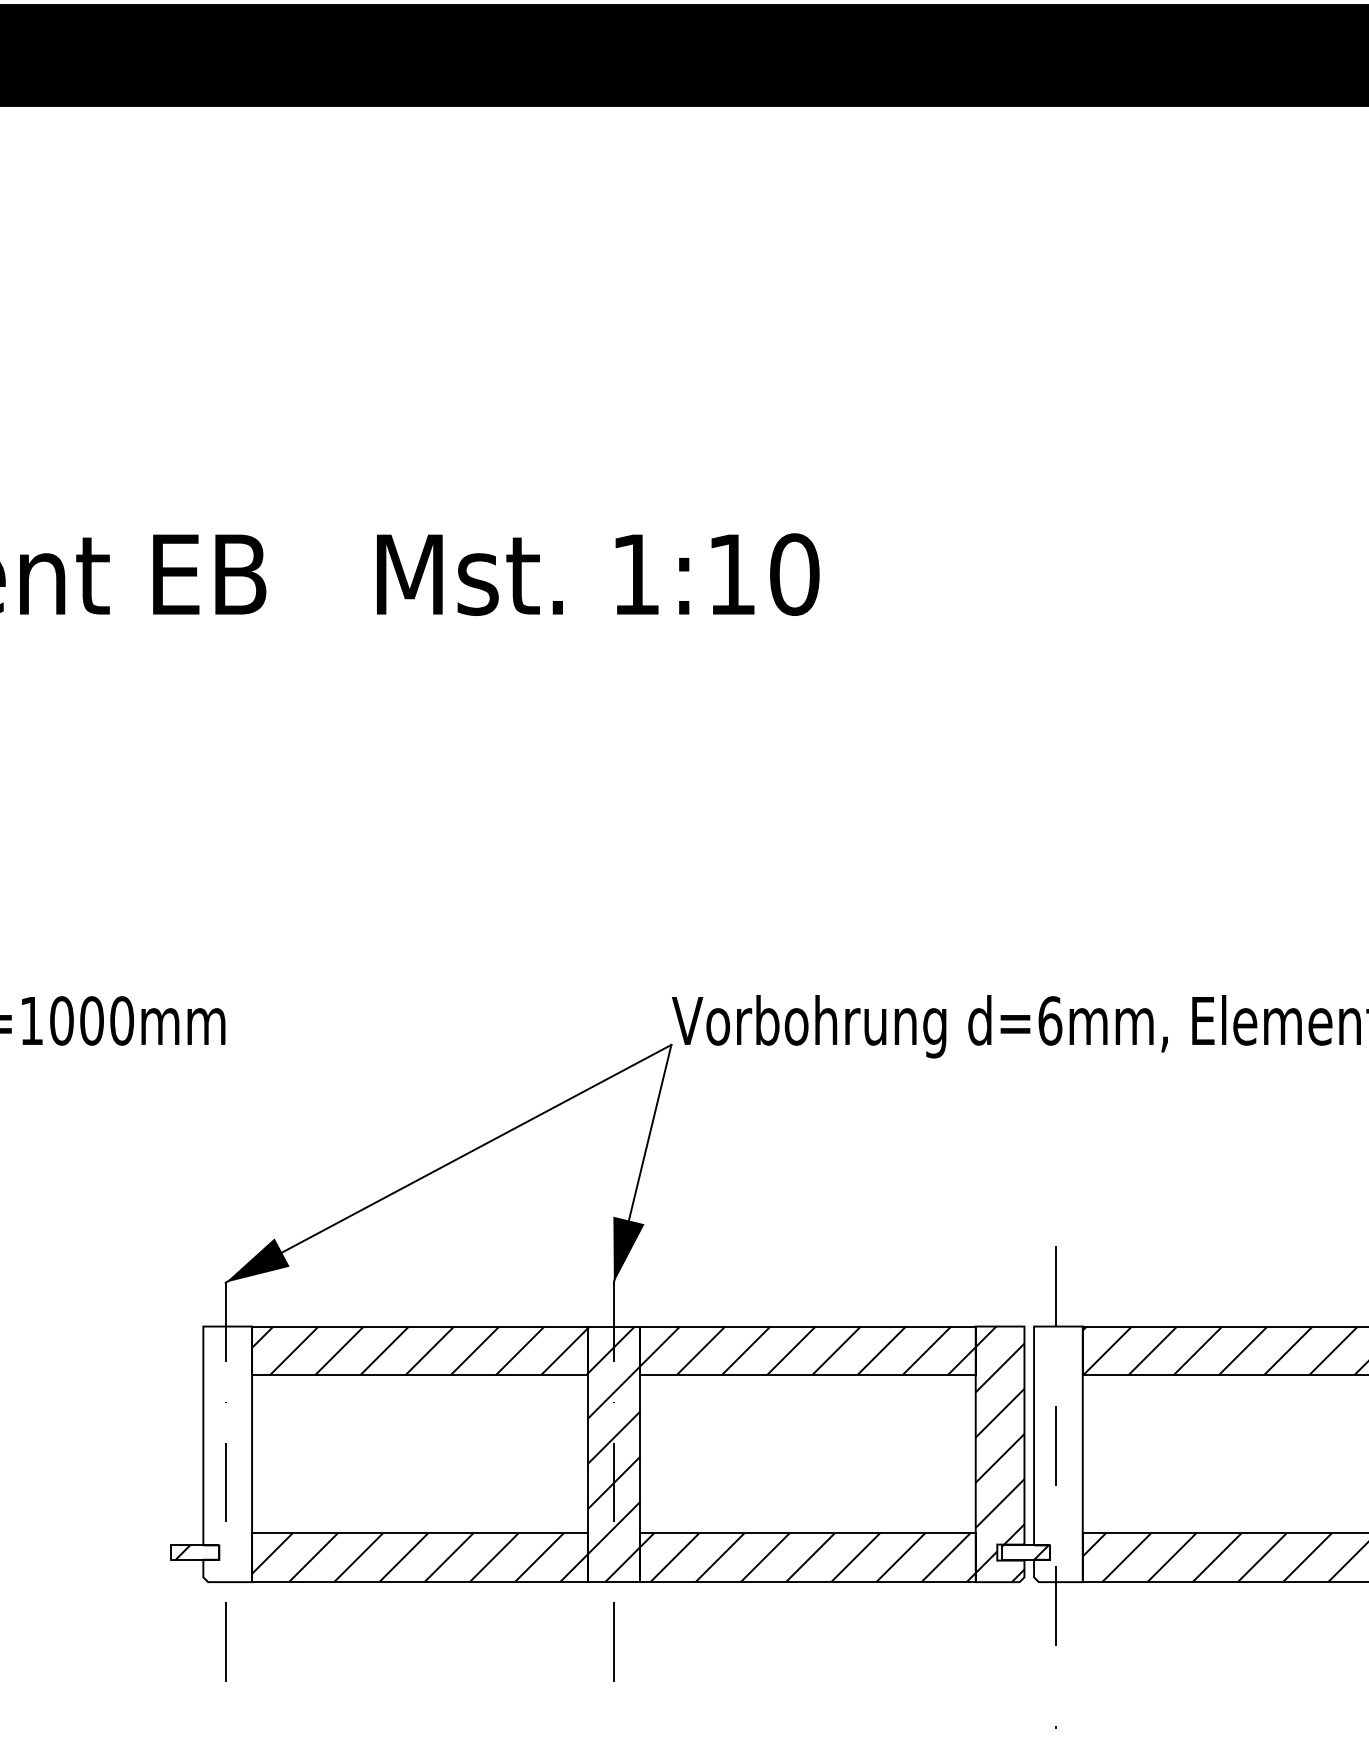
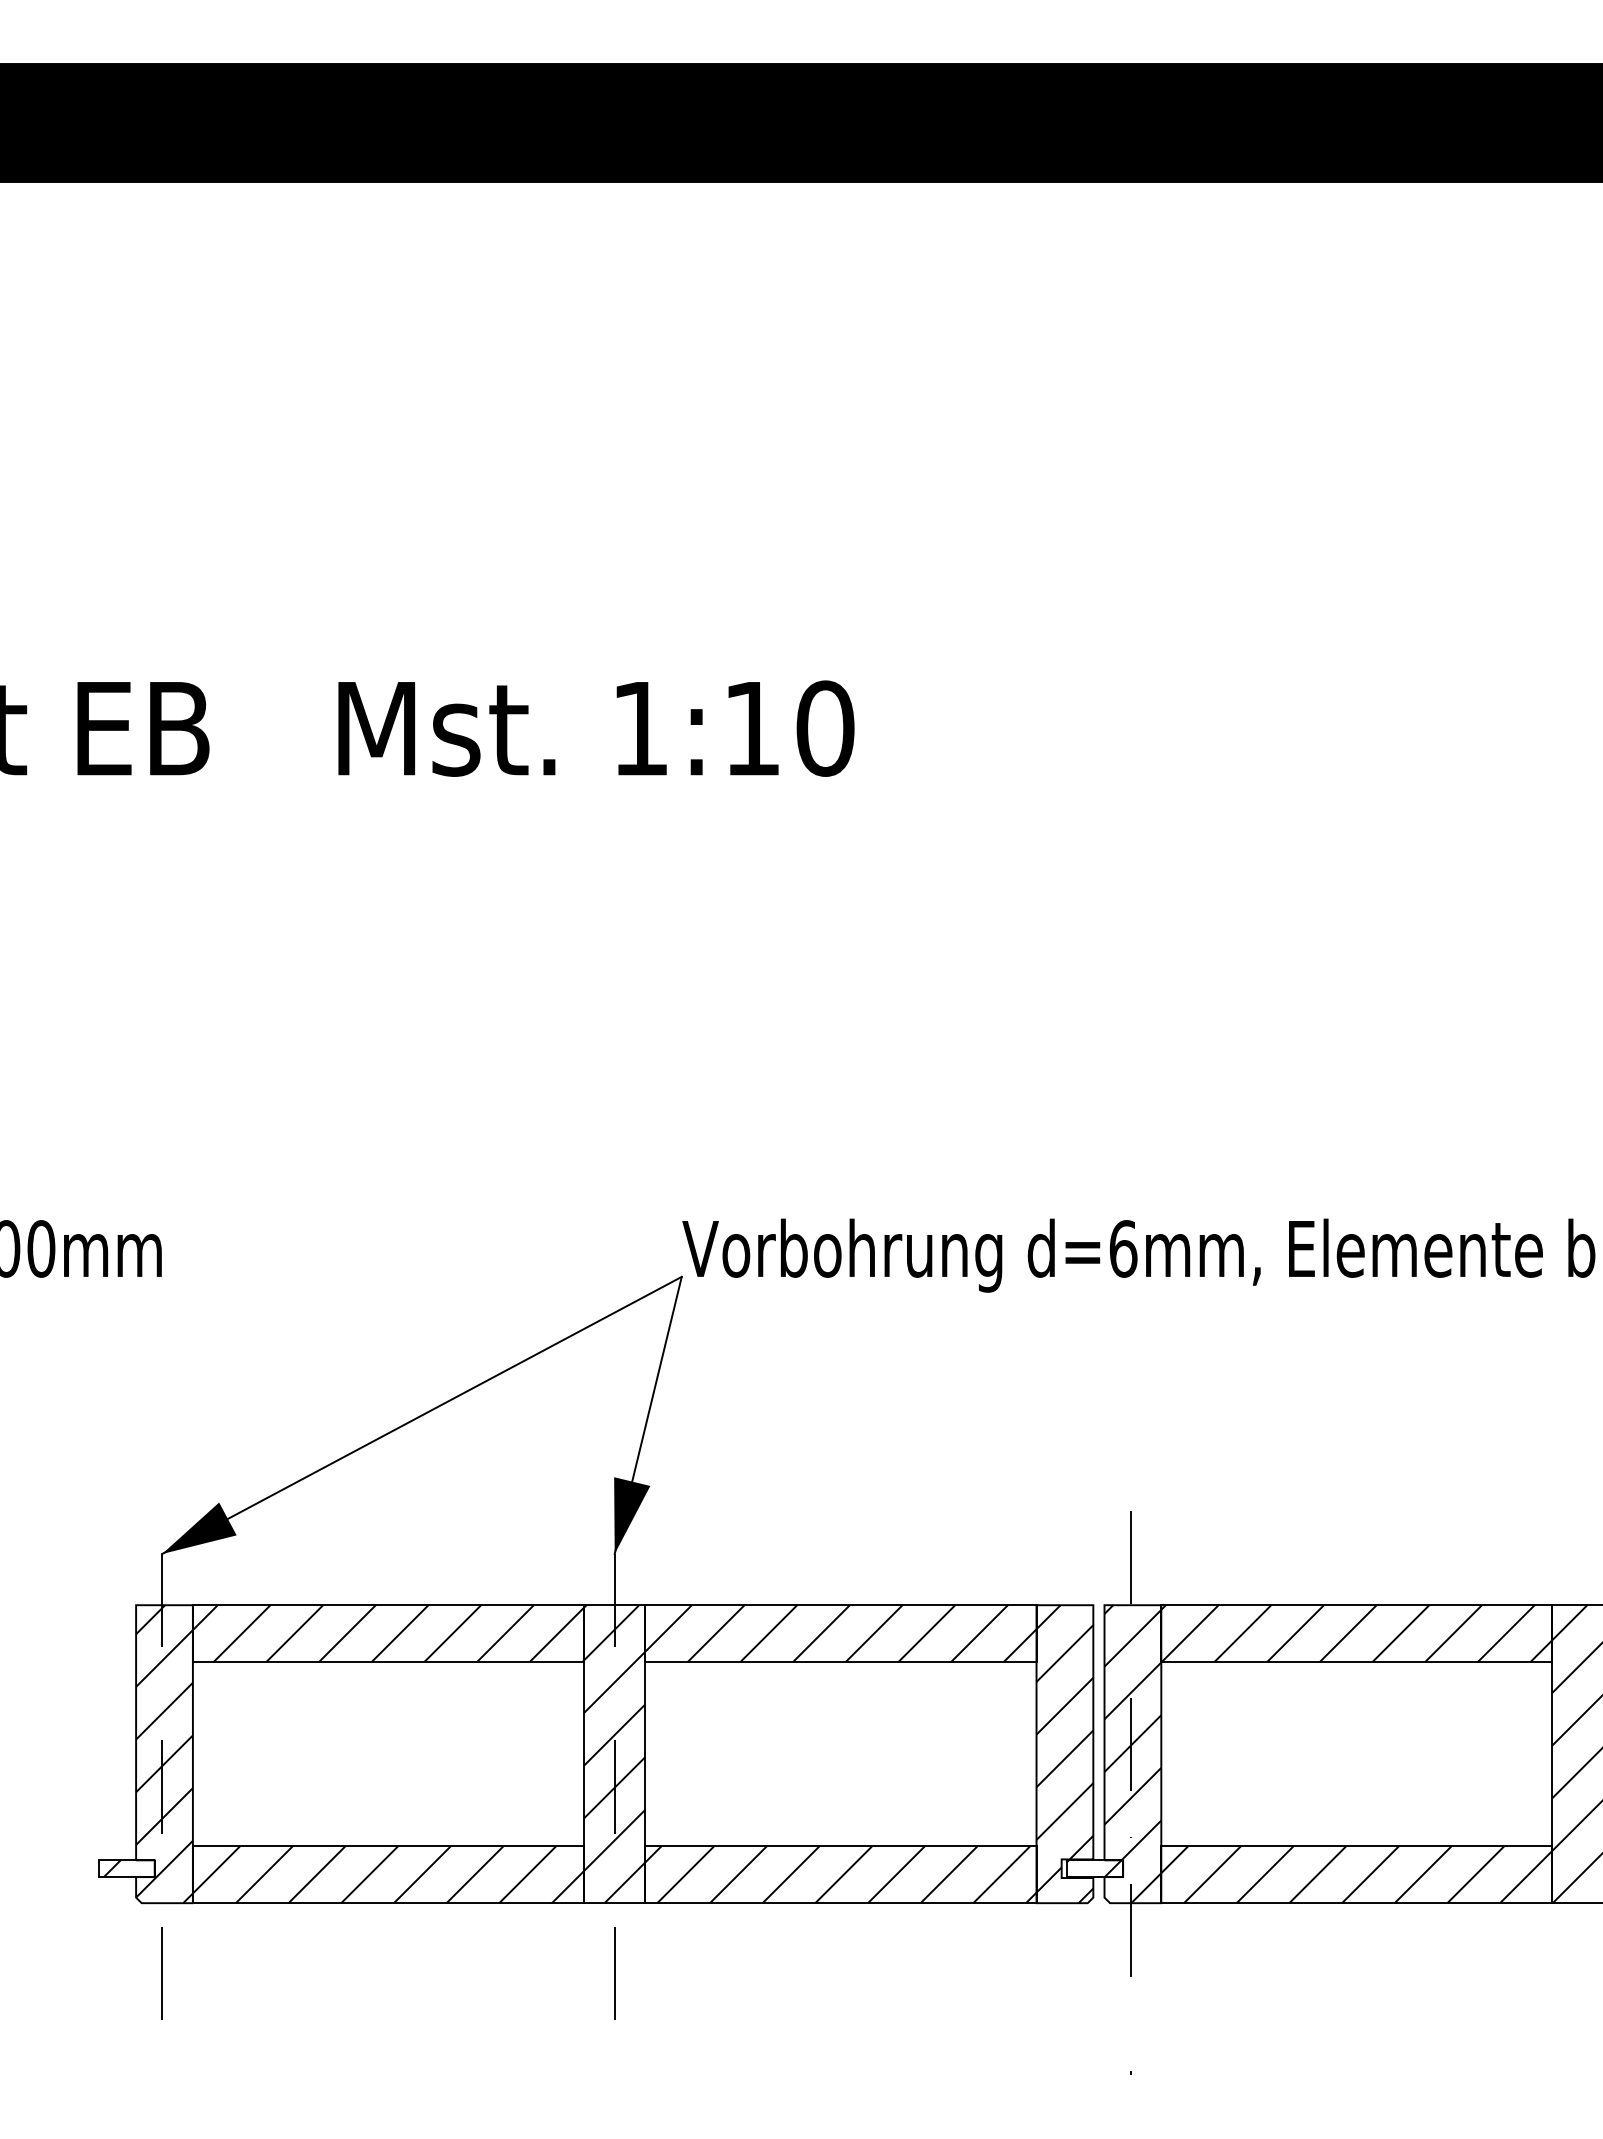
hatch: (227, 1454) -> (164, 1754), added
hatch: (1058, 1454) -> (1132, 1754), added

